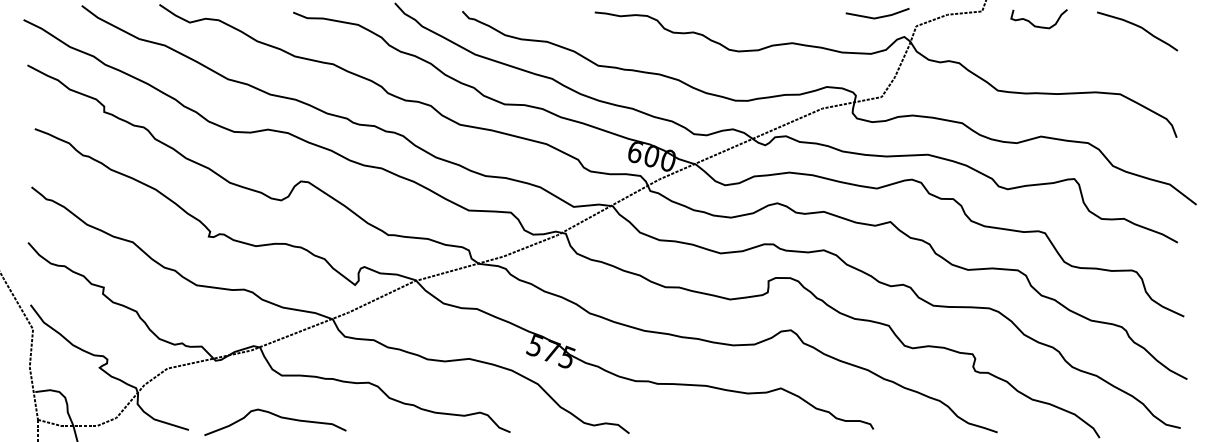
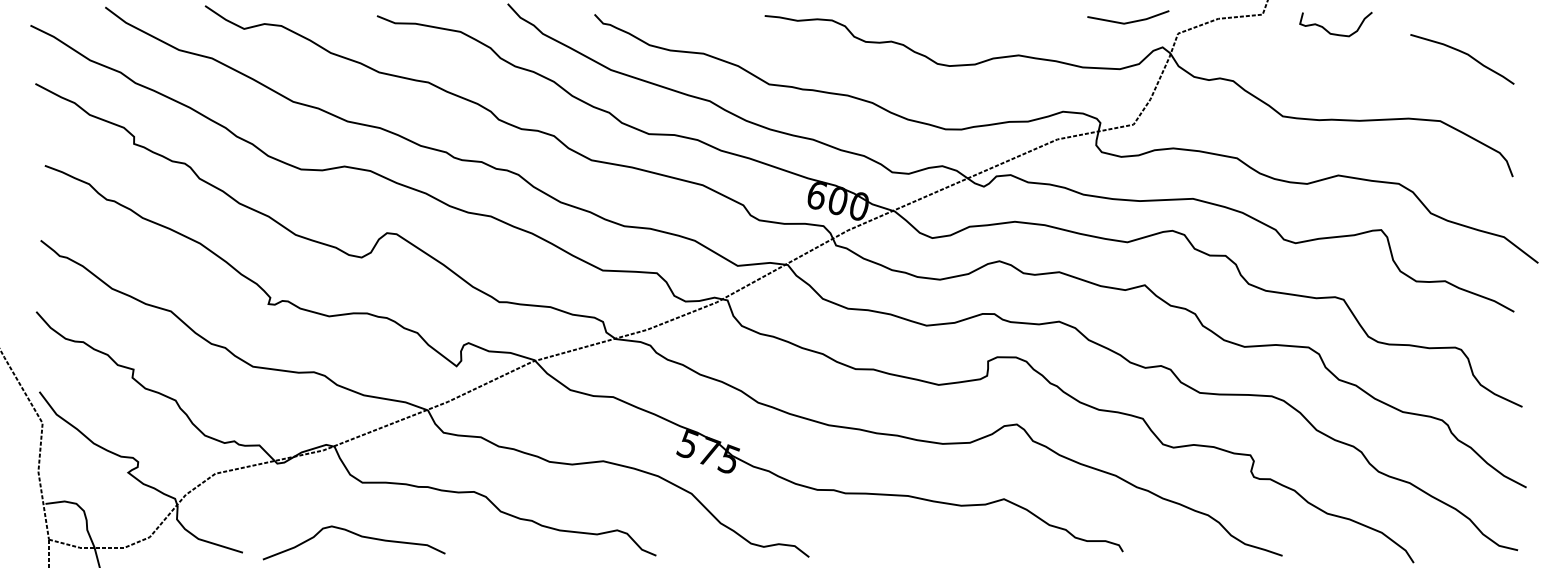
curve: (1139, 27) -> (1465, 54), moved

